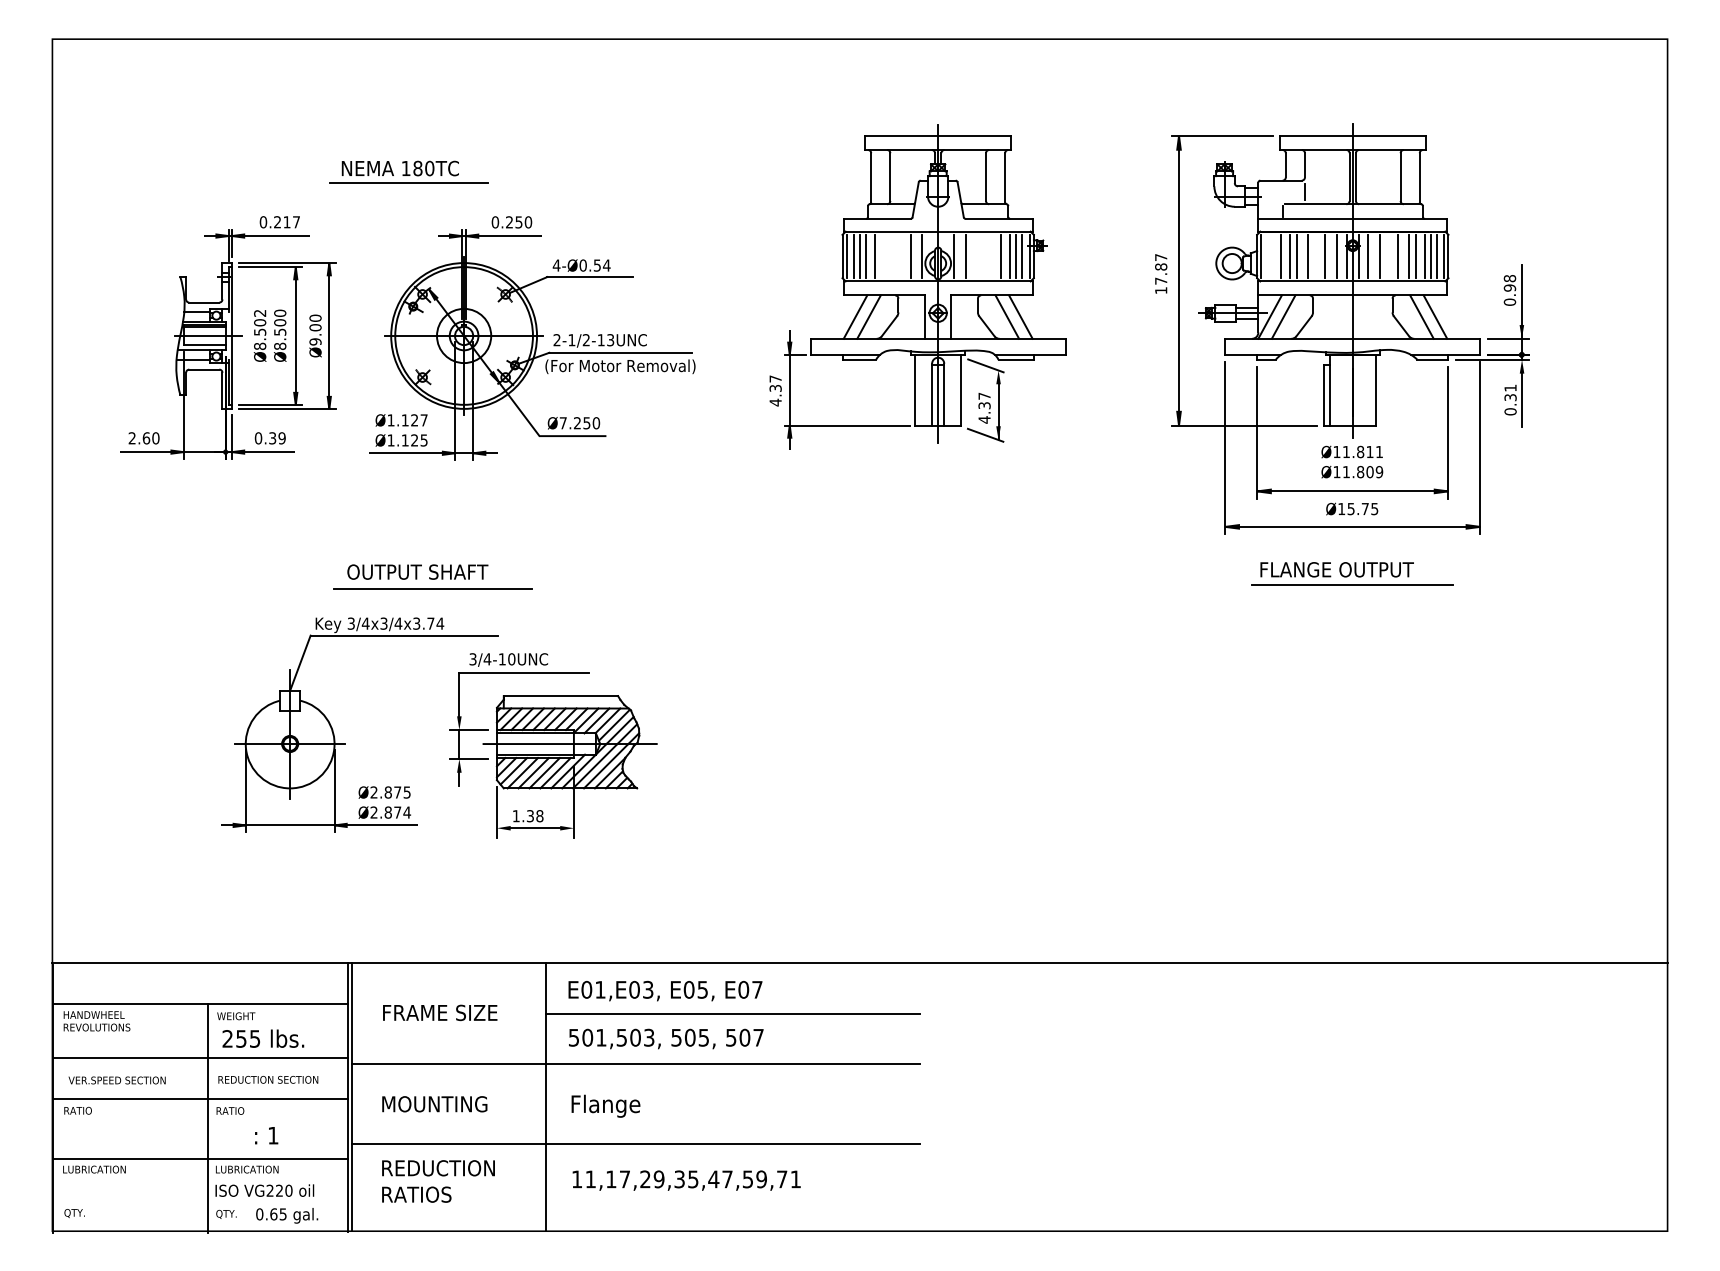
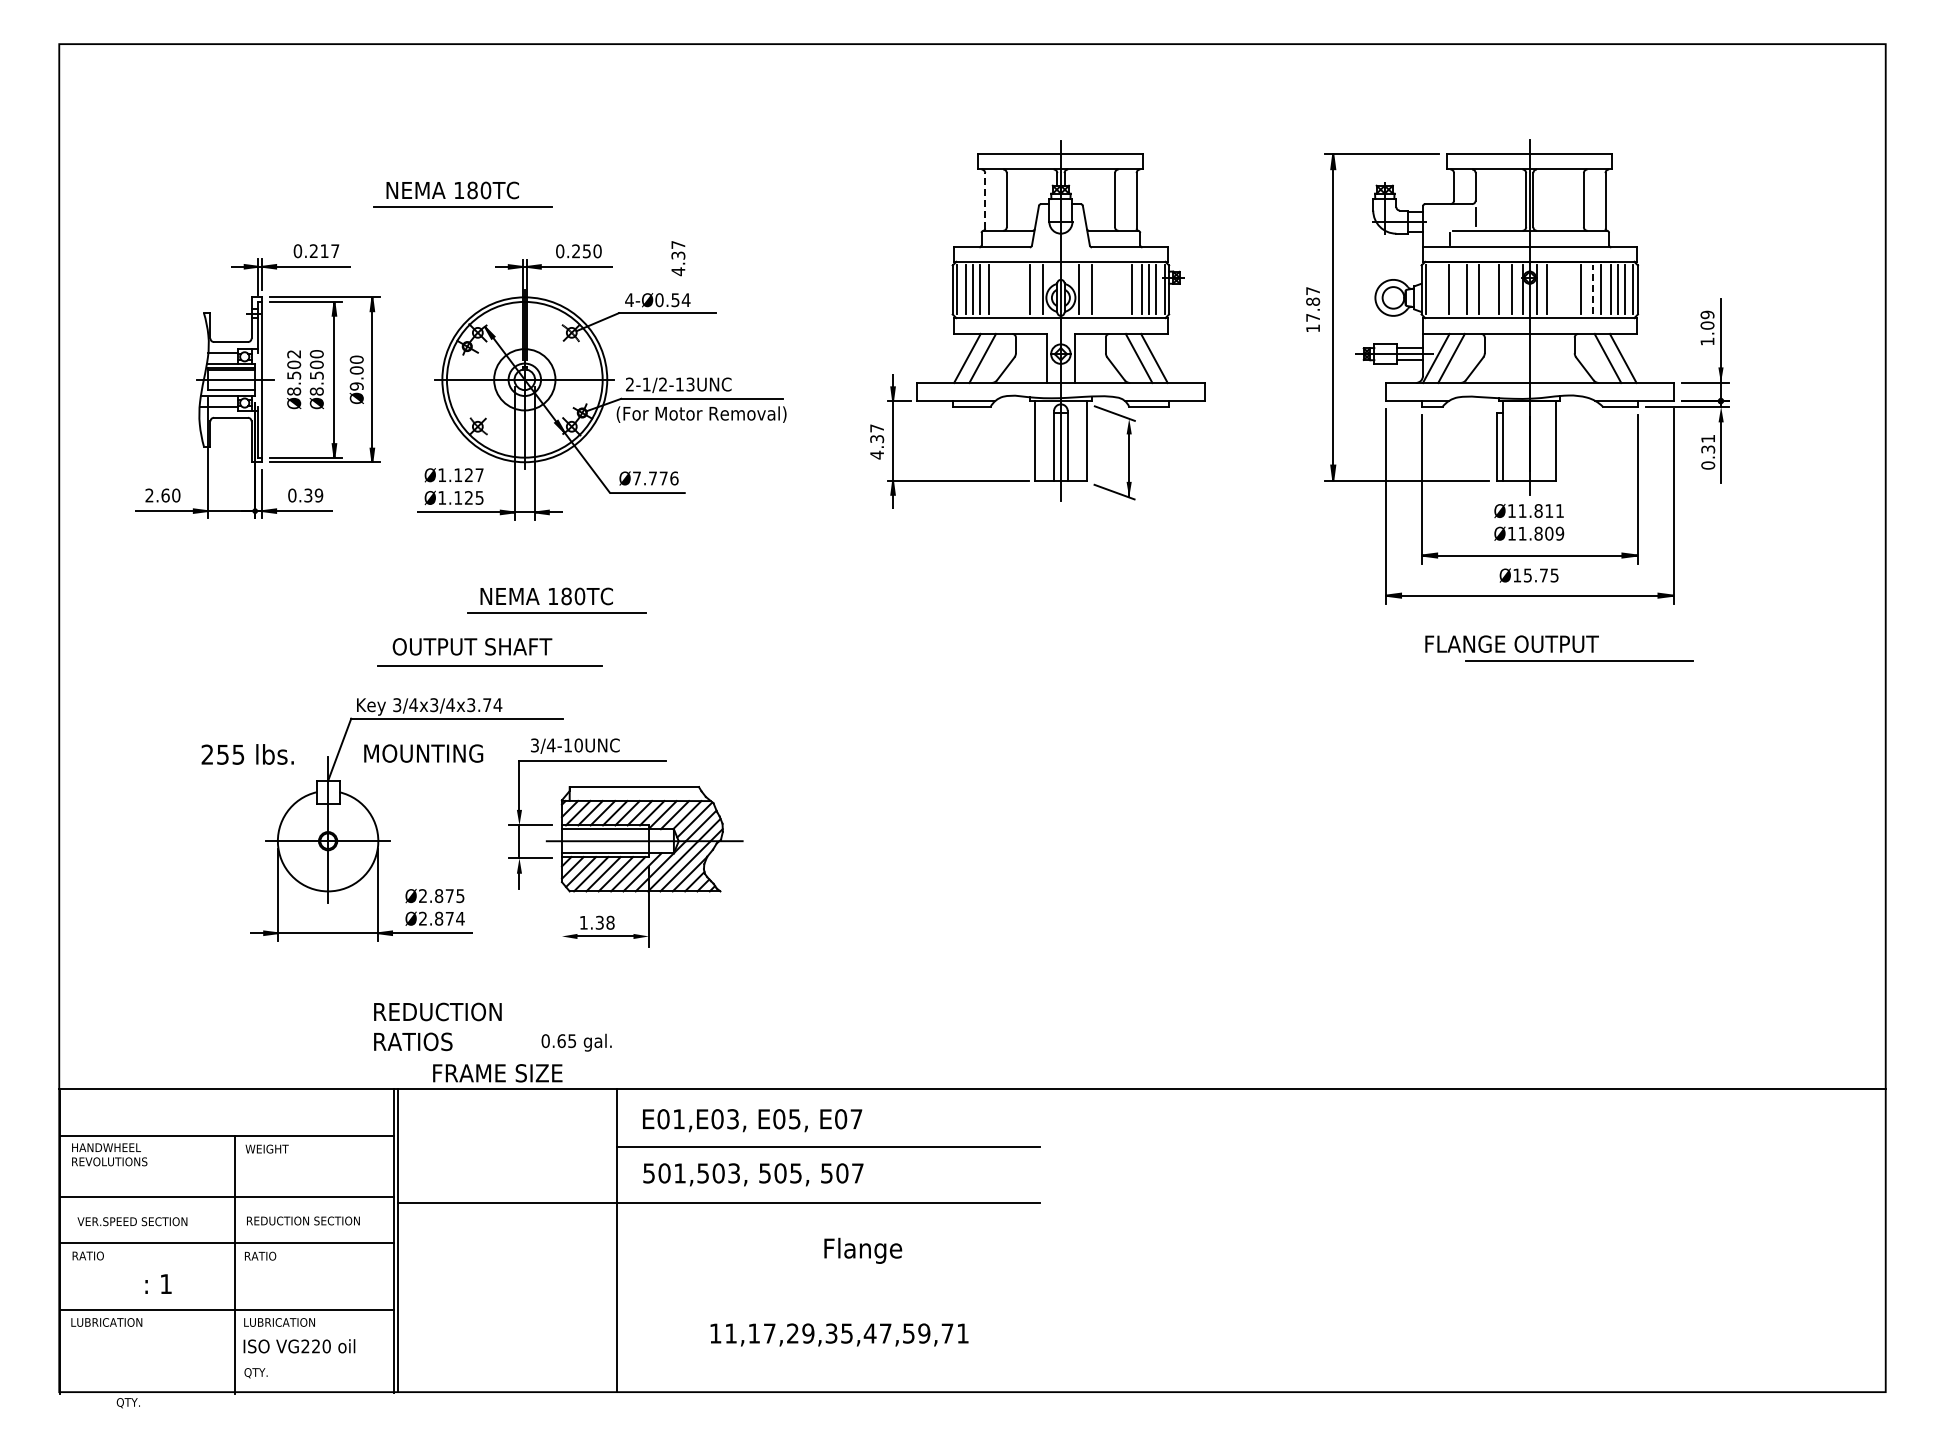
line: (871, 177) -> (985, 200), solid -> dashed
line: (1289, 256) -> (1458, 289), removed
line: (1379, 256) -> (1560, 289), removed
line: (1408, 256) -> (1592, 289), solid -> dashed
text: (1509, 289) -> (1707, 327), 0.98 -> 1.09
text: (984, 408) -> (678, 258), moved
text: (586, 423) -> (663, 478), Ø7.250 -> Ø7.776
part: (492, 531) -> (556, 600), added
line: (1352, 584) -> (1579, 660), moved
line: (496, 812) -> (561, 918), removed
text: (439, 1013) -> (497, 1073), moved
text: (263, 1038) -> (247, 754), moved
text: (434, 1104) -> (423, 753), moved
text: (606, 1105) -> (863, 1250), moved
text: (266, 1135) -> (158, 1283), moved
line: (636, 1143) -> (719, 1293), removed
text: (686, 1180) -> (839, 1334), moved
text: (438, 1181) -> (437, 1026), moved
text: (73, 1213) -> (127, 1403), moved
text: (286, 1215) -> (576, 1042), moved

